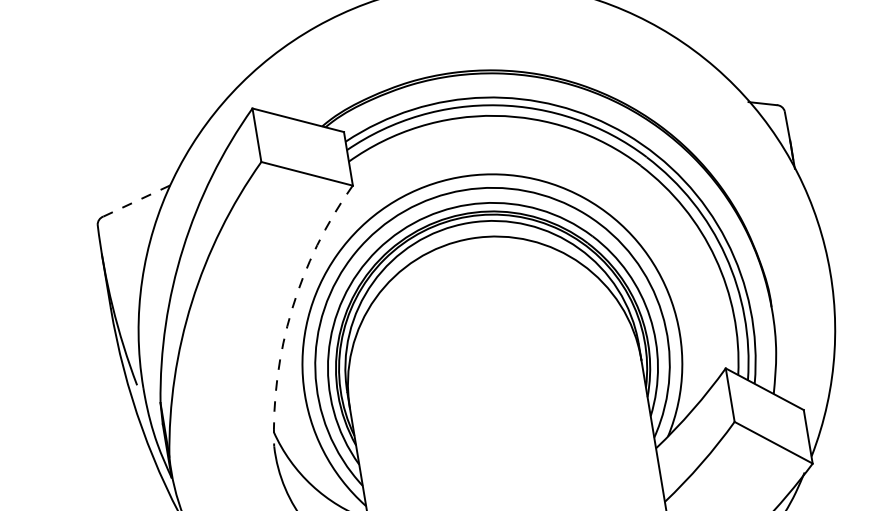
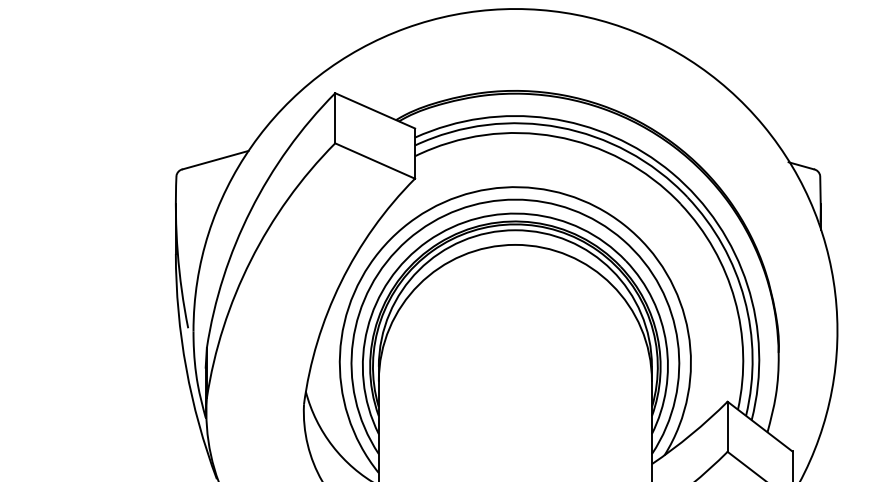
line: (136, 201) -> (215, 160), dashed -> solid
arc: (291, 309) -> (340, 282), dashed -> solid

